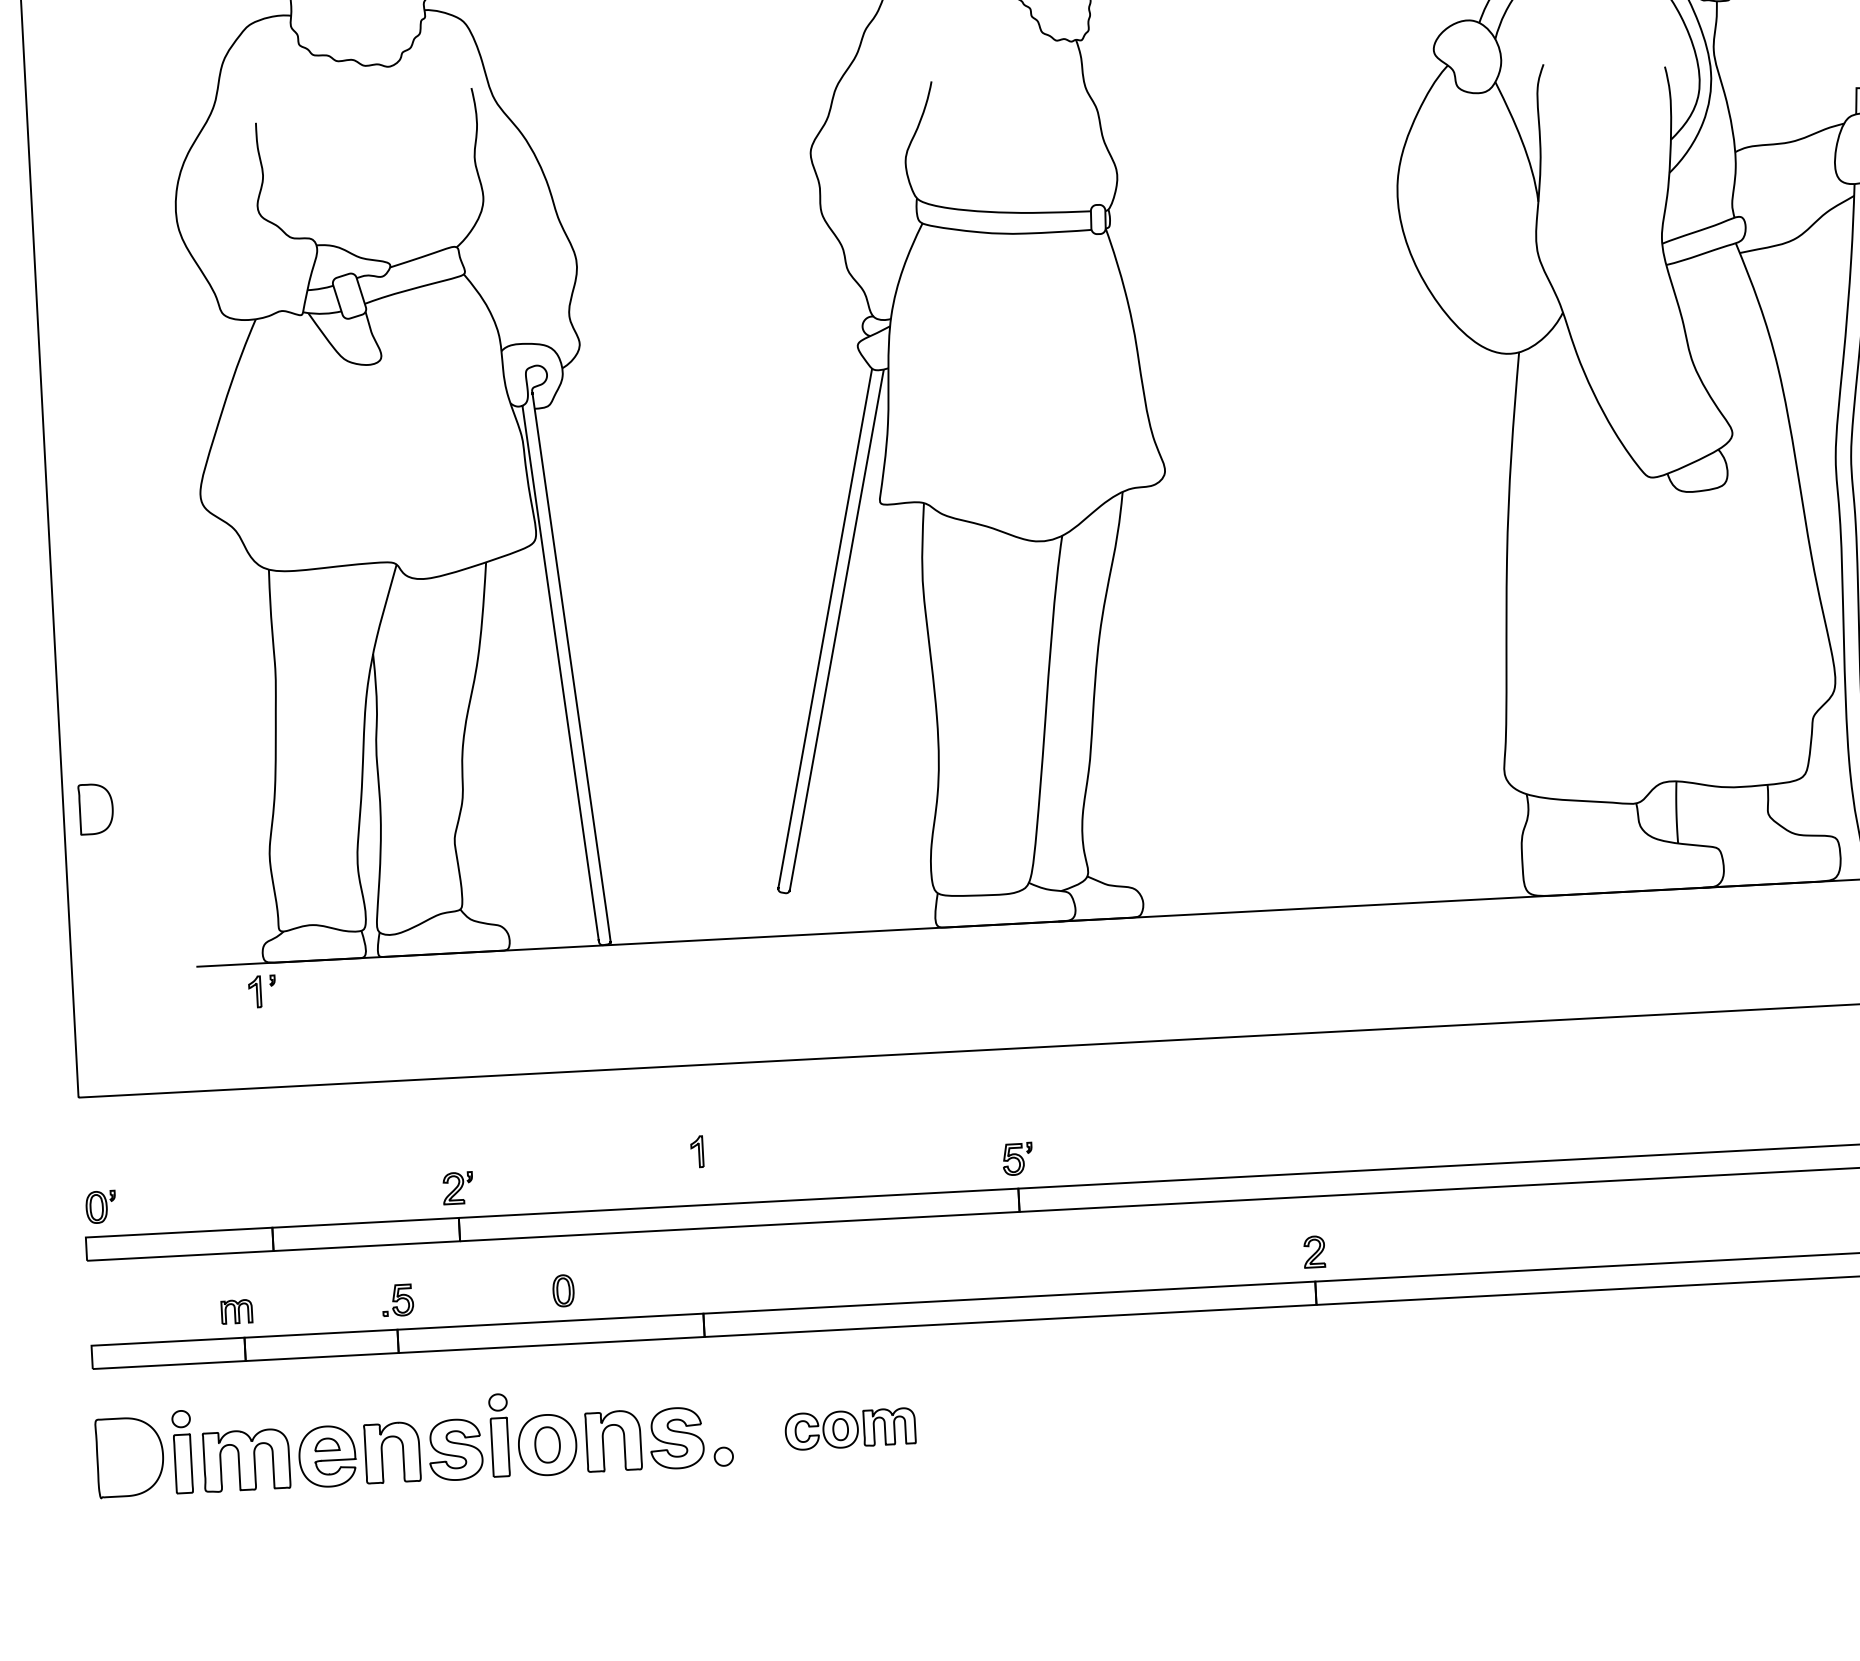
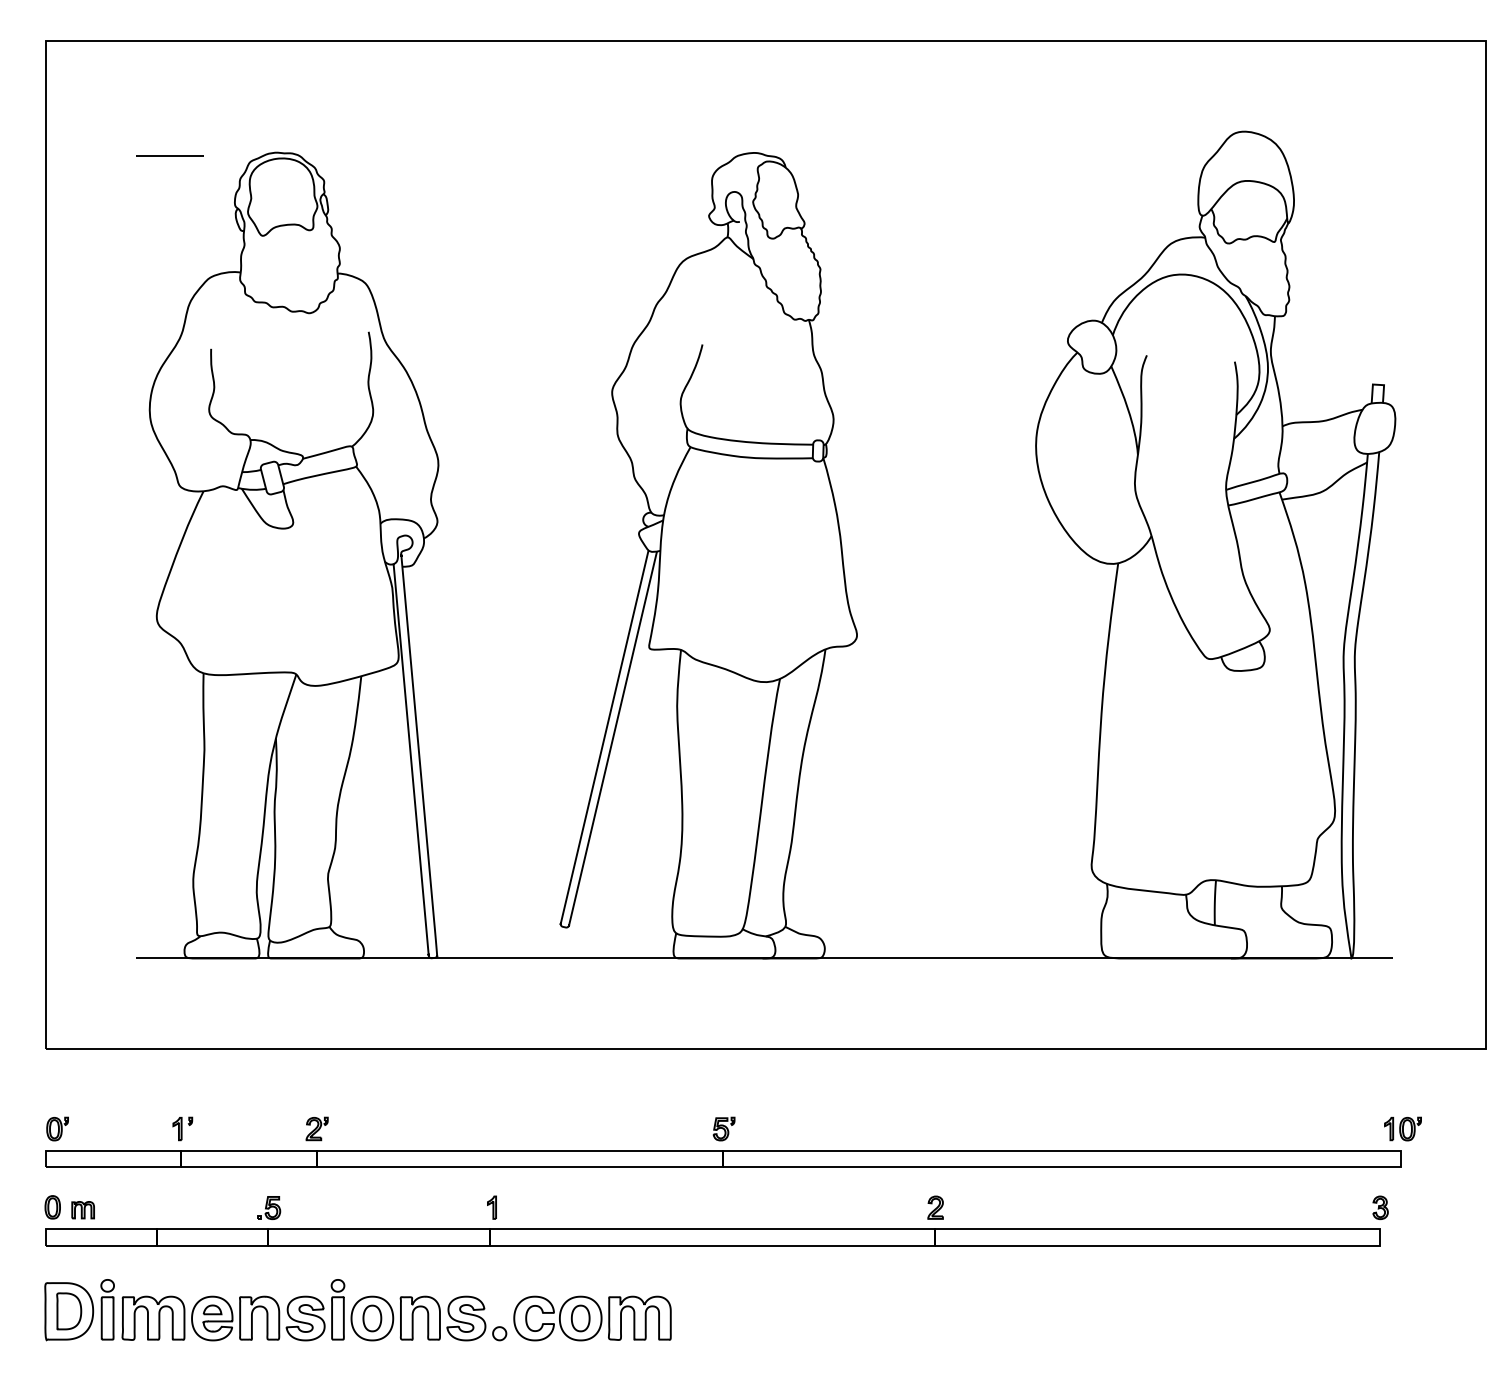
part: (96, 809) -> (69, 1311), moved
part: (261, 990) -> (182, 1128), moved
part: (696, 1151) -> (491, 1207), moved
part: (563, 1291) -> (52, 1207), moved
part: (236, 1312) -> (82, 1210), moved
part: (850, 1429) -> (592, 1318), size x1.67

